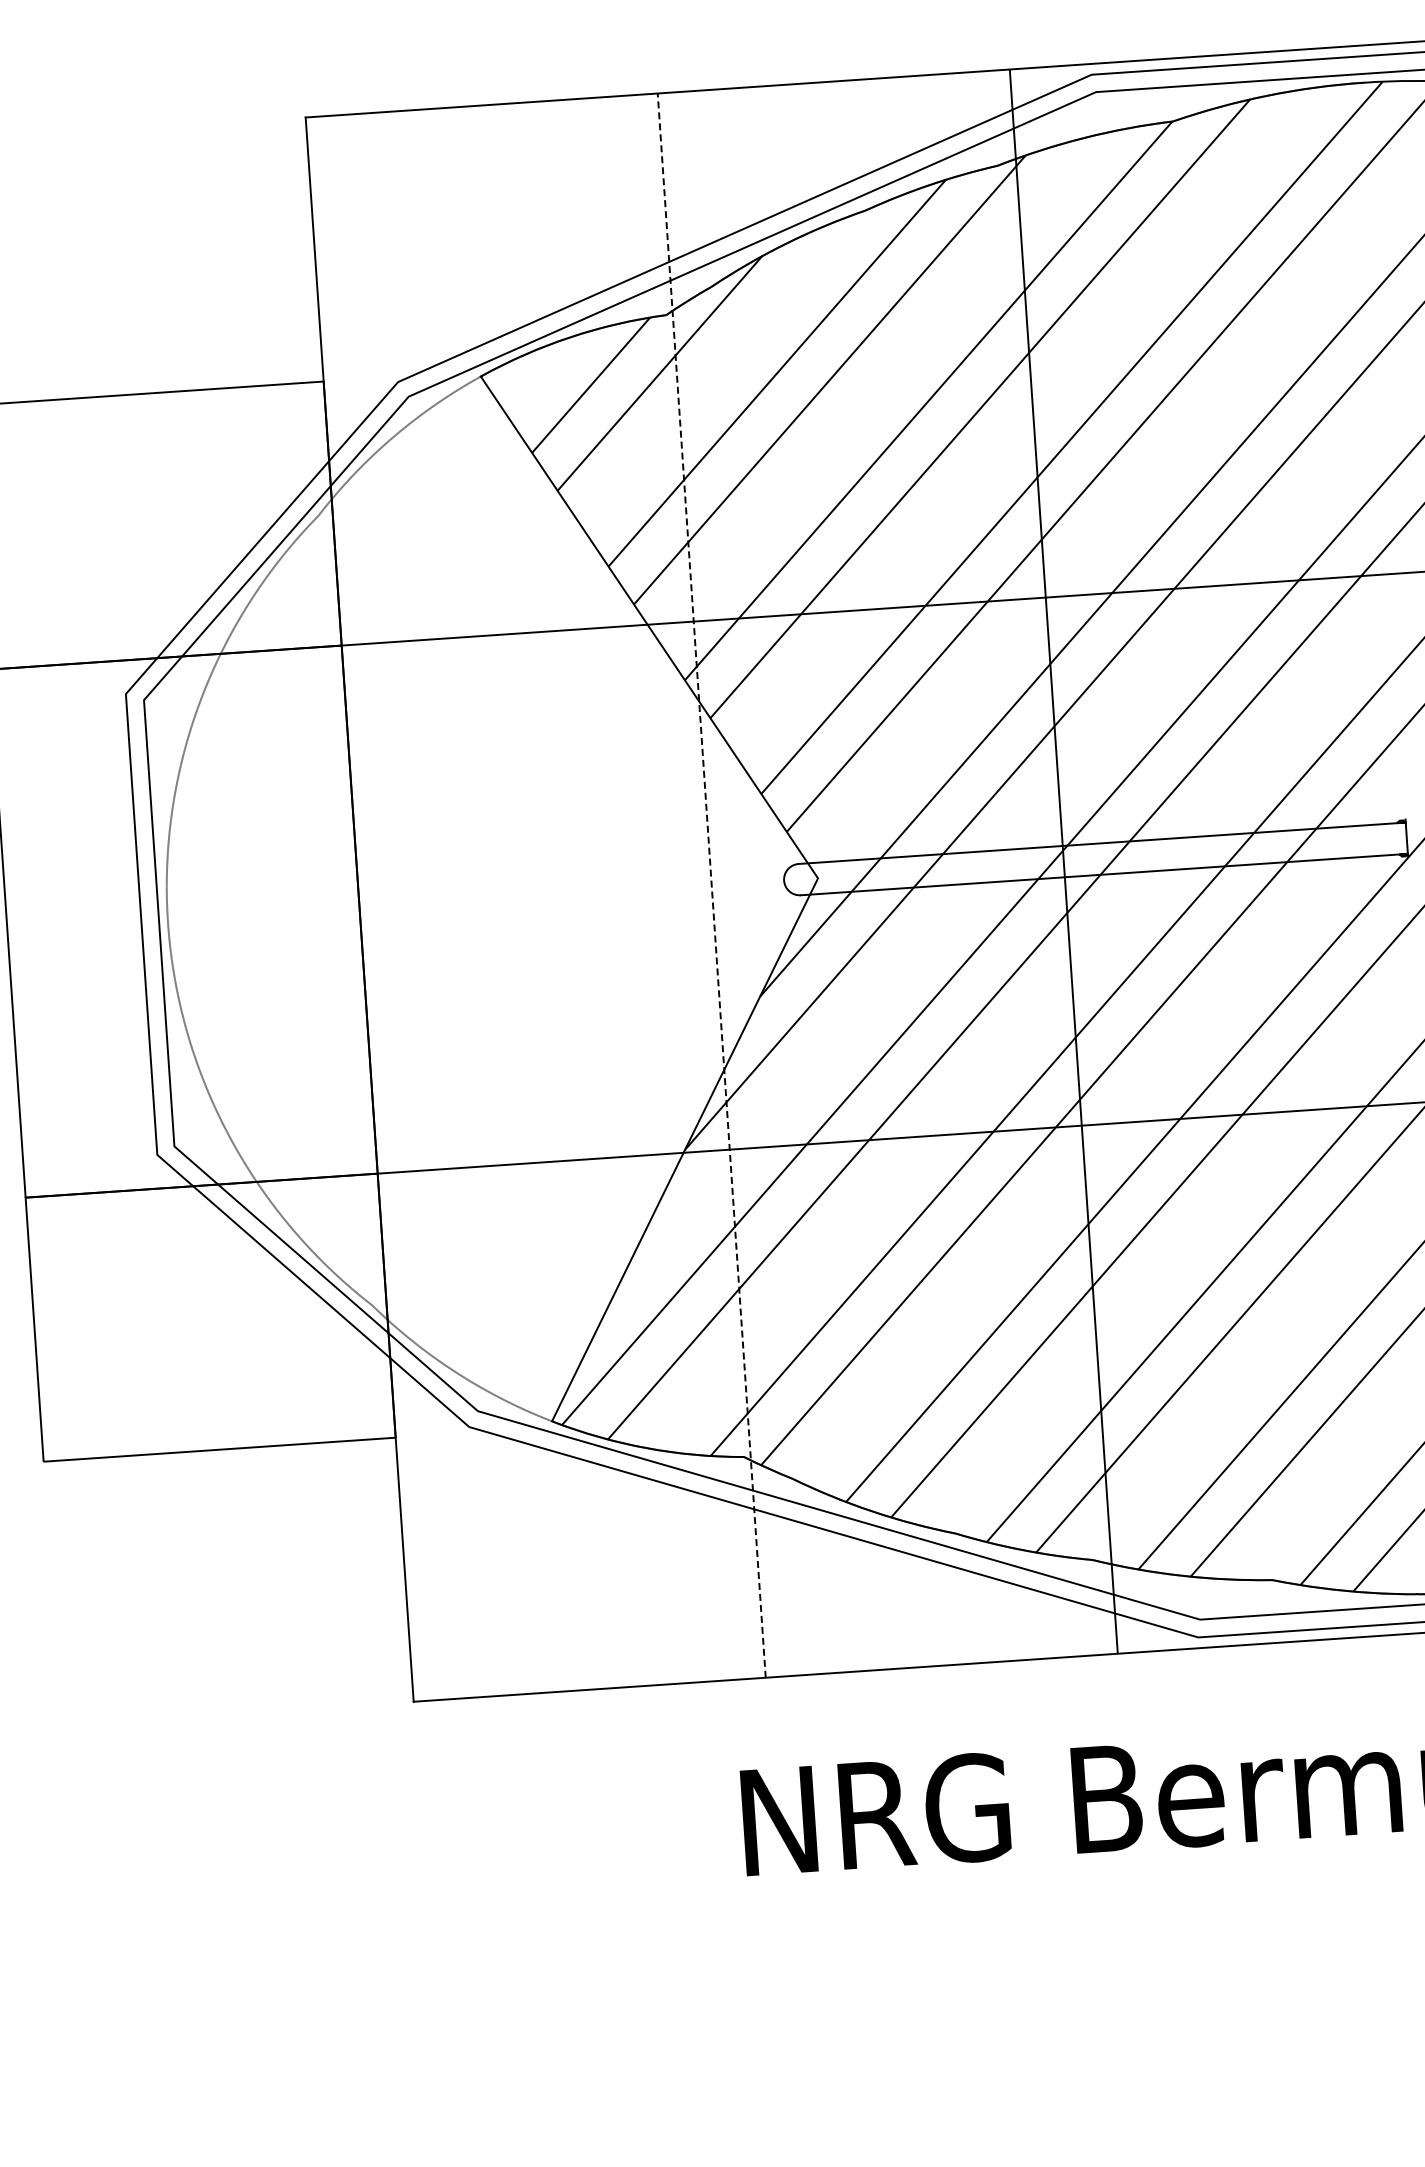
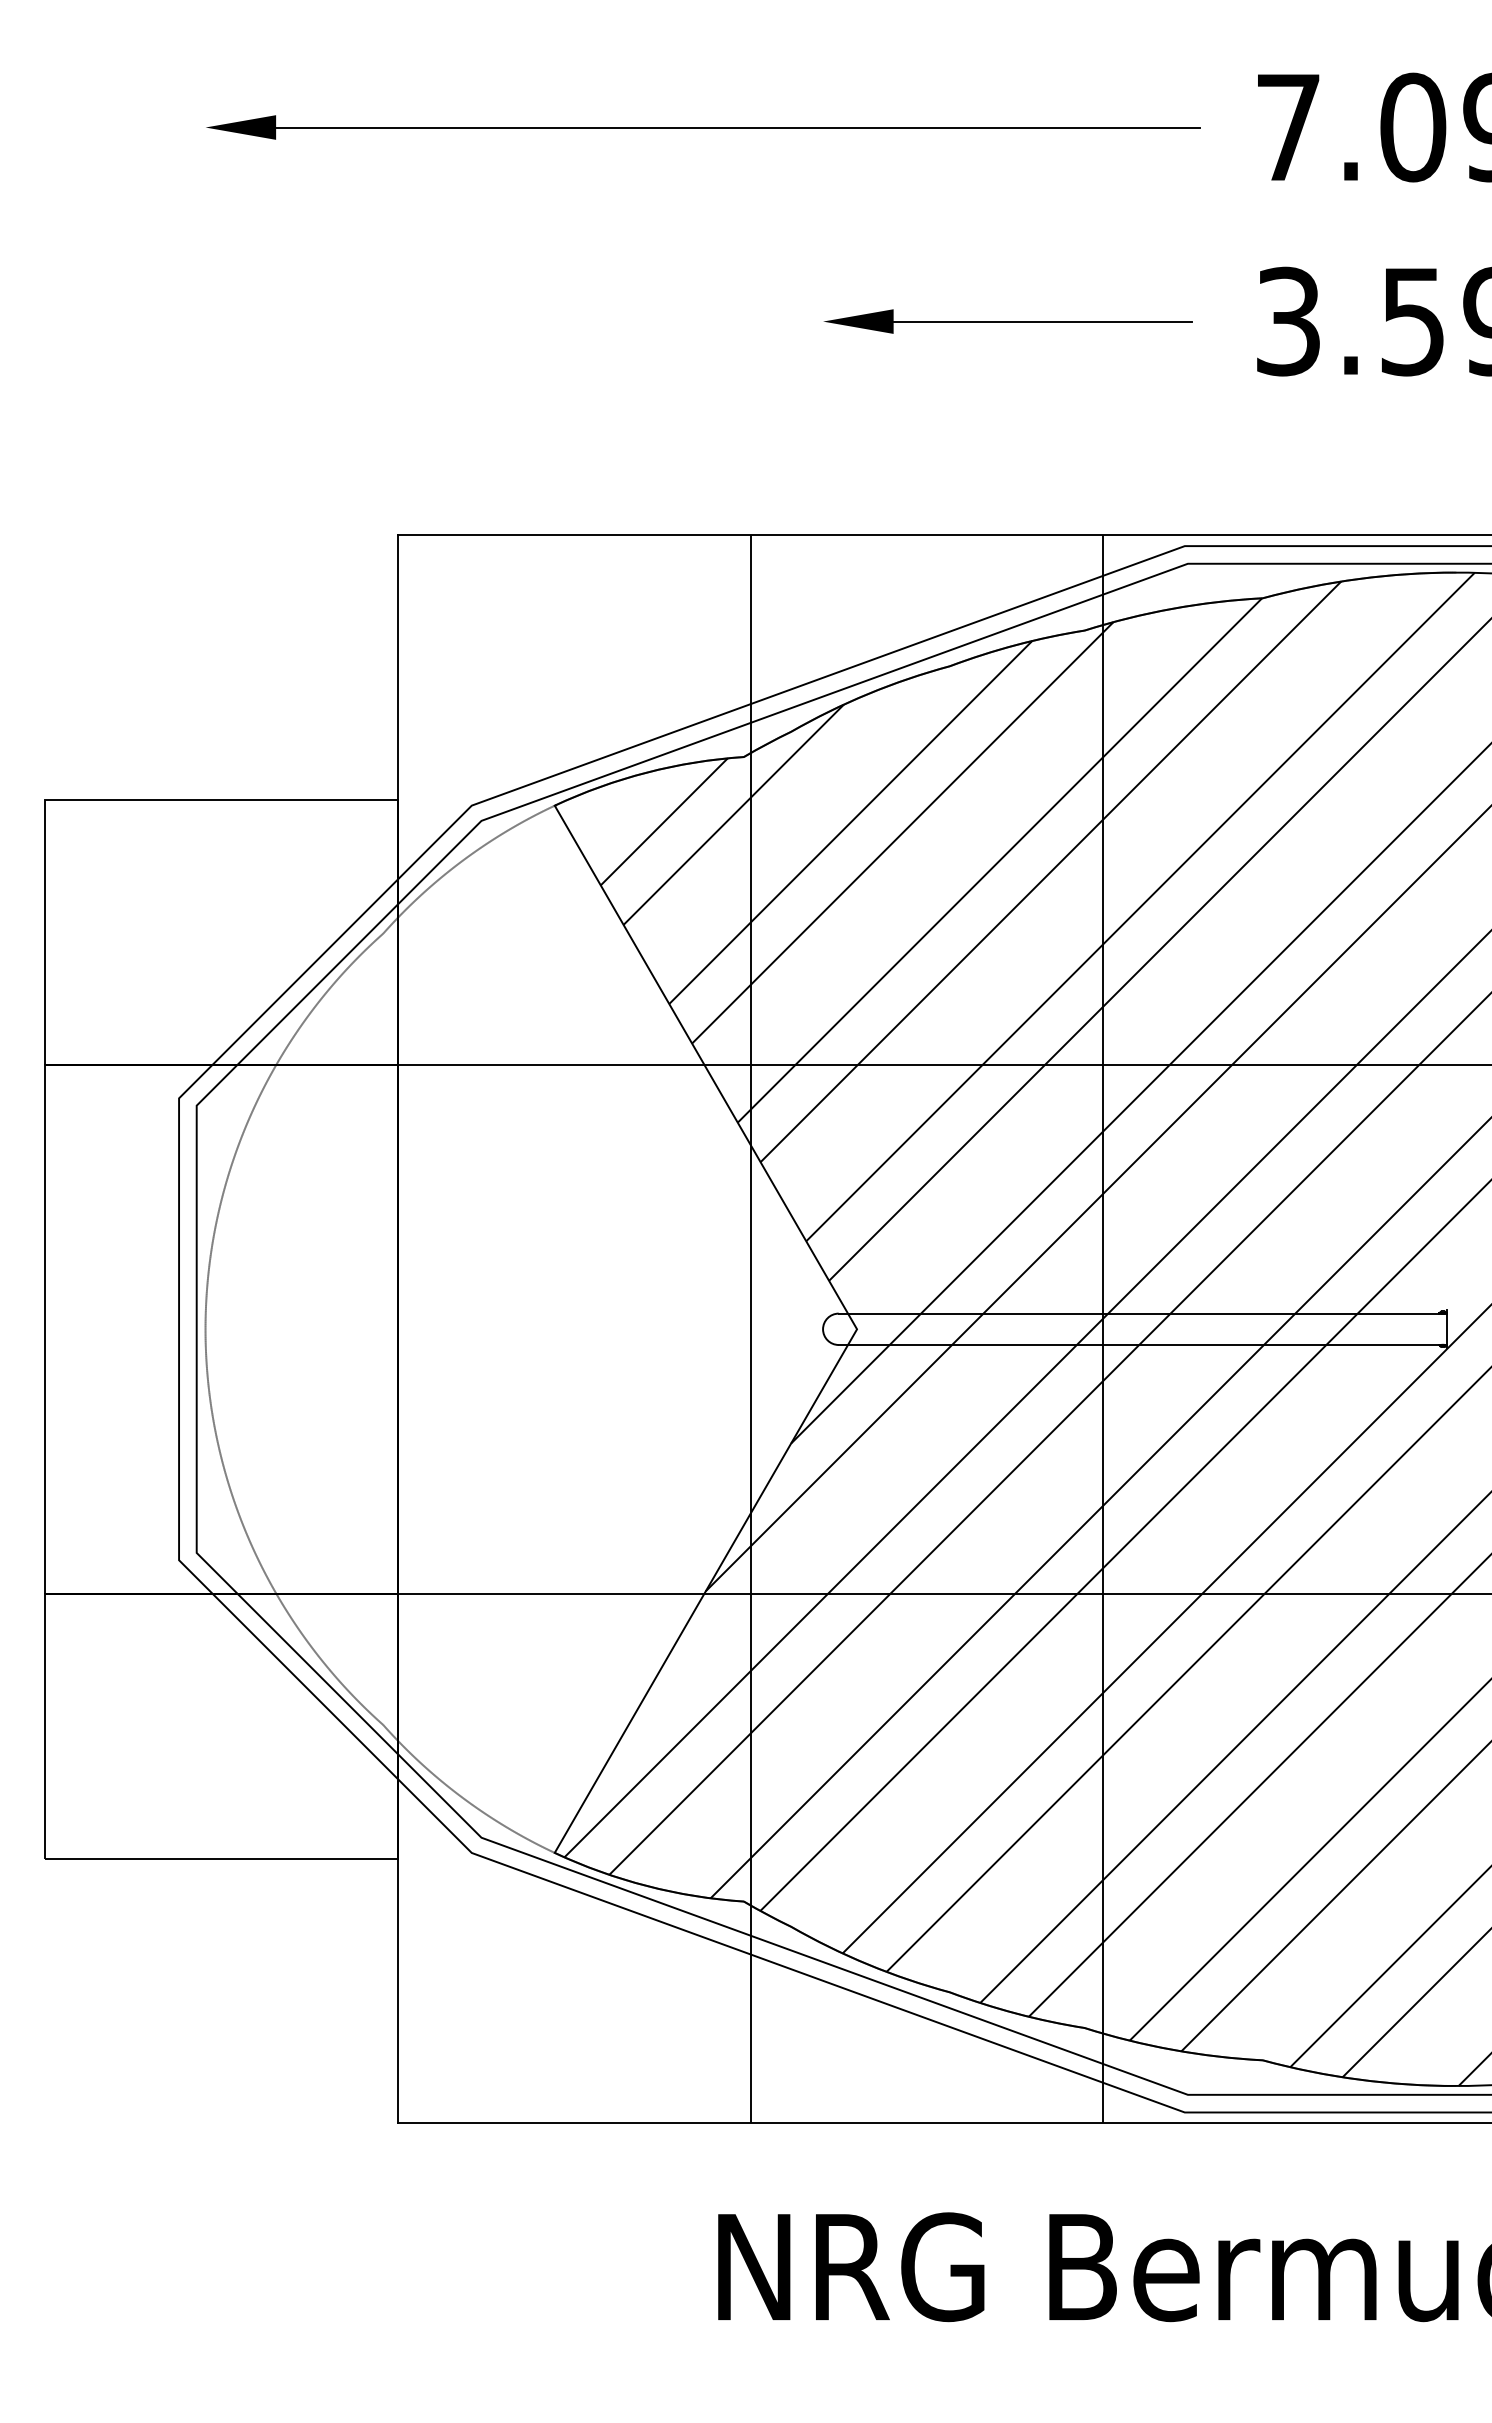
line: (711, 885) -> (750, 1329), dashed -> solid

